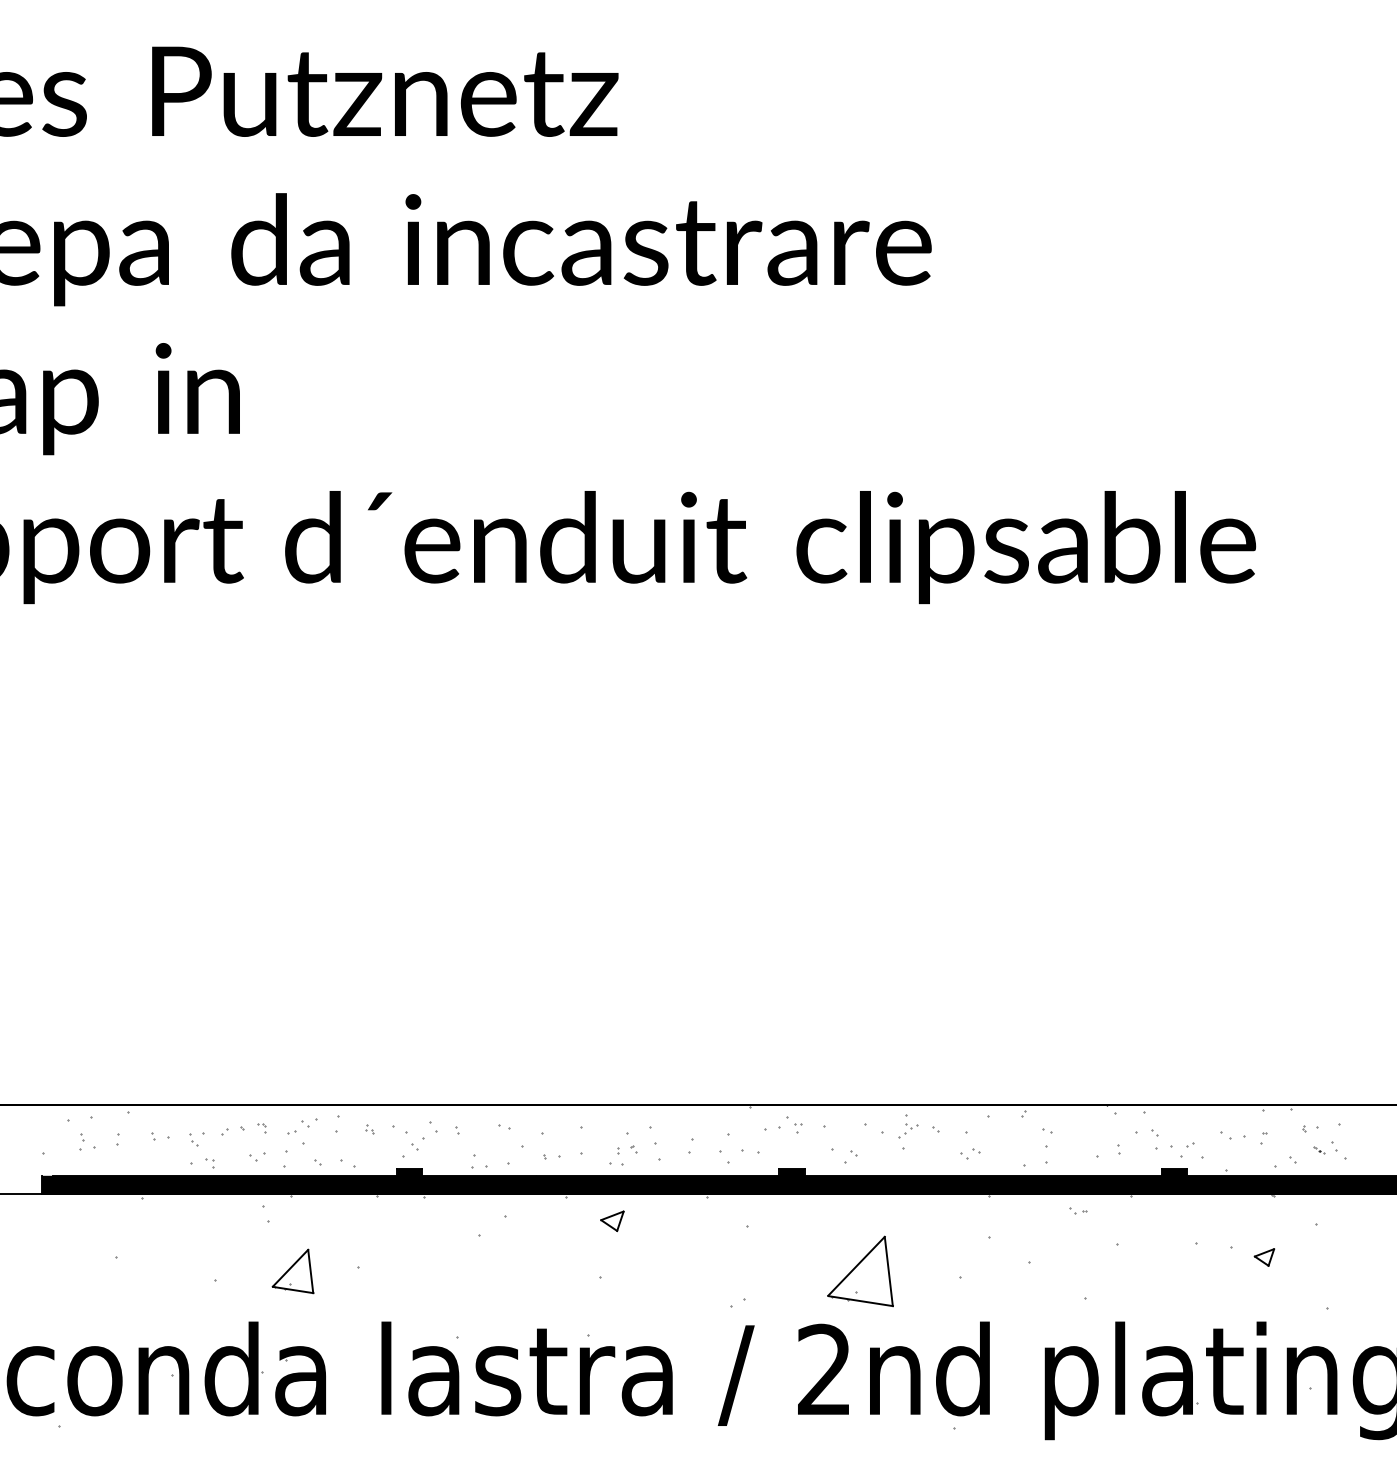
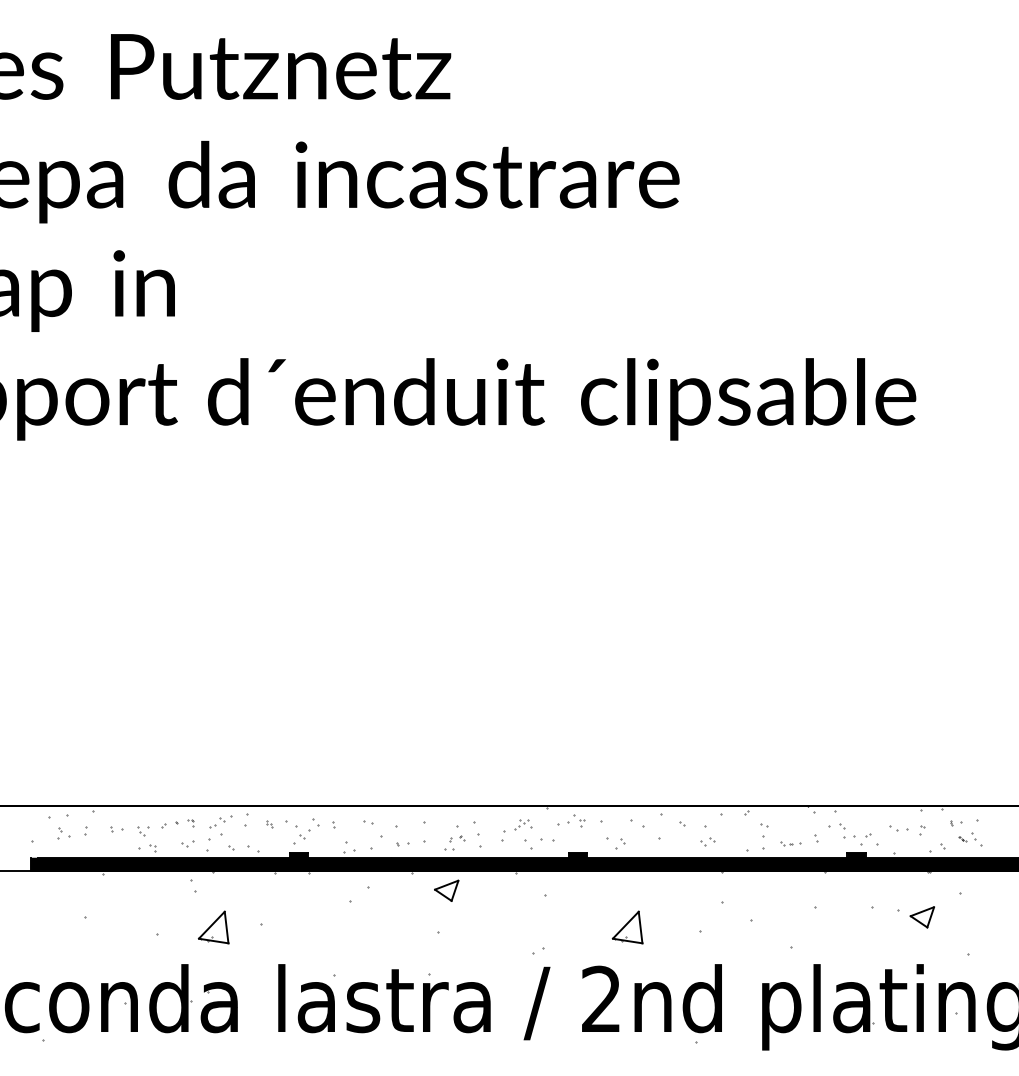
part: (908, 1130) -> (521, 824), moved
part: (1078, 1210) -> (786, 843), moved
part: (612, 1221) -> (446, 891), size x1.43
part: (1264, 1257) -> (922, 917), size x1.67
part: (860, 1271) -> (627, 927), size x0.62

